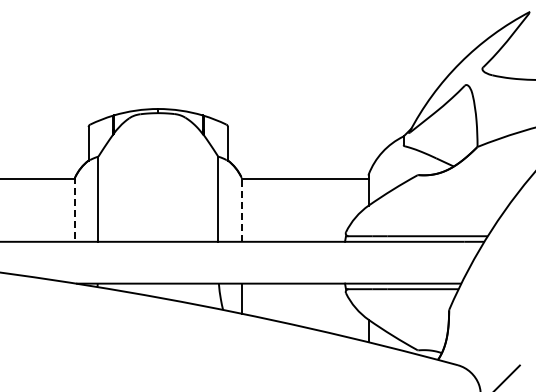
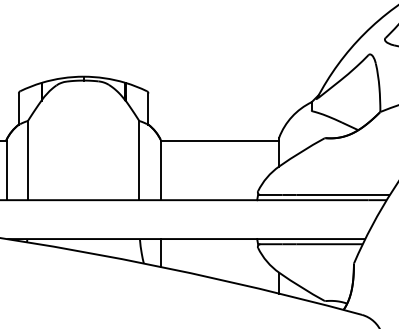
line: (75, 209) -> (6, 170), dashed -> solid
line: (241, 209) -> (160, 170), dashed -> solid

